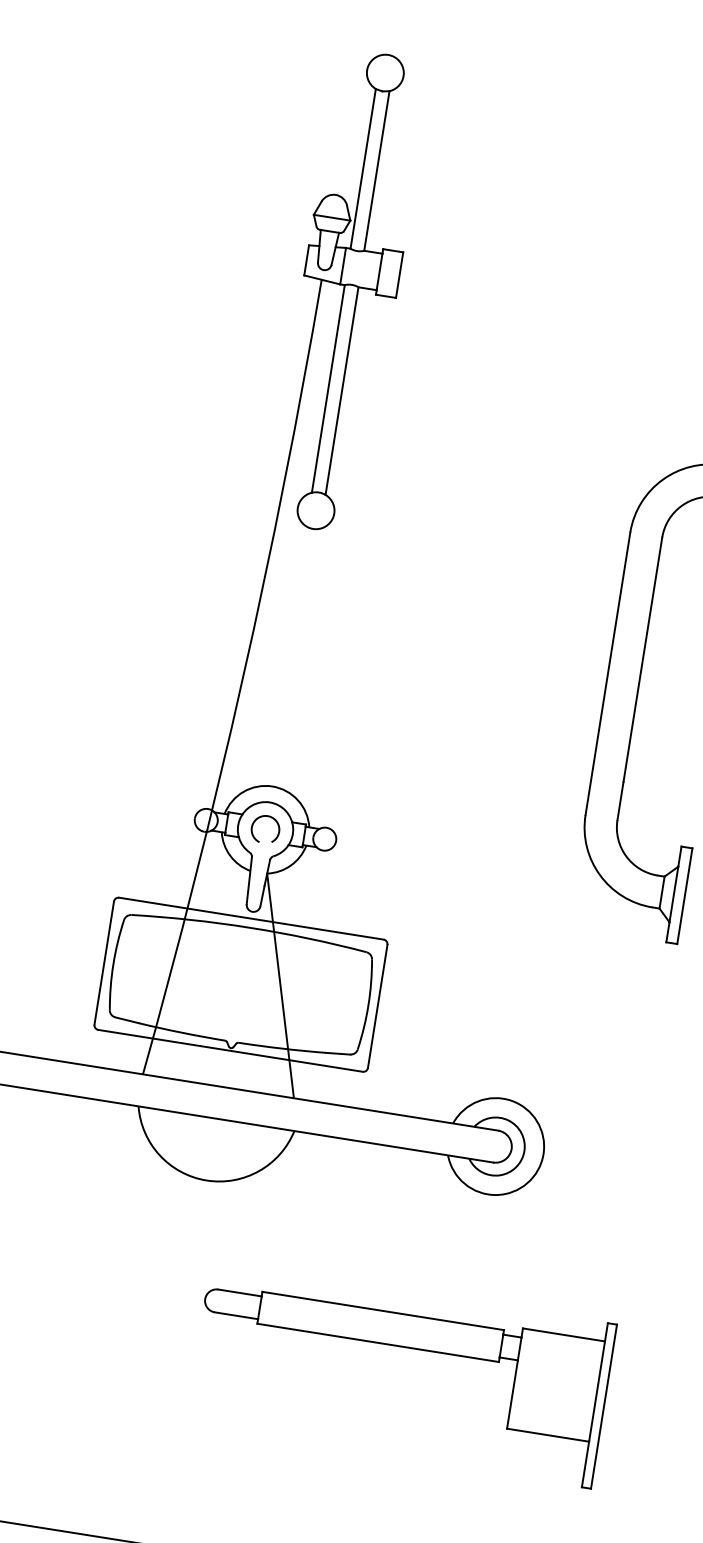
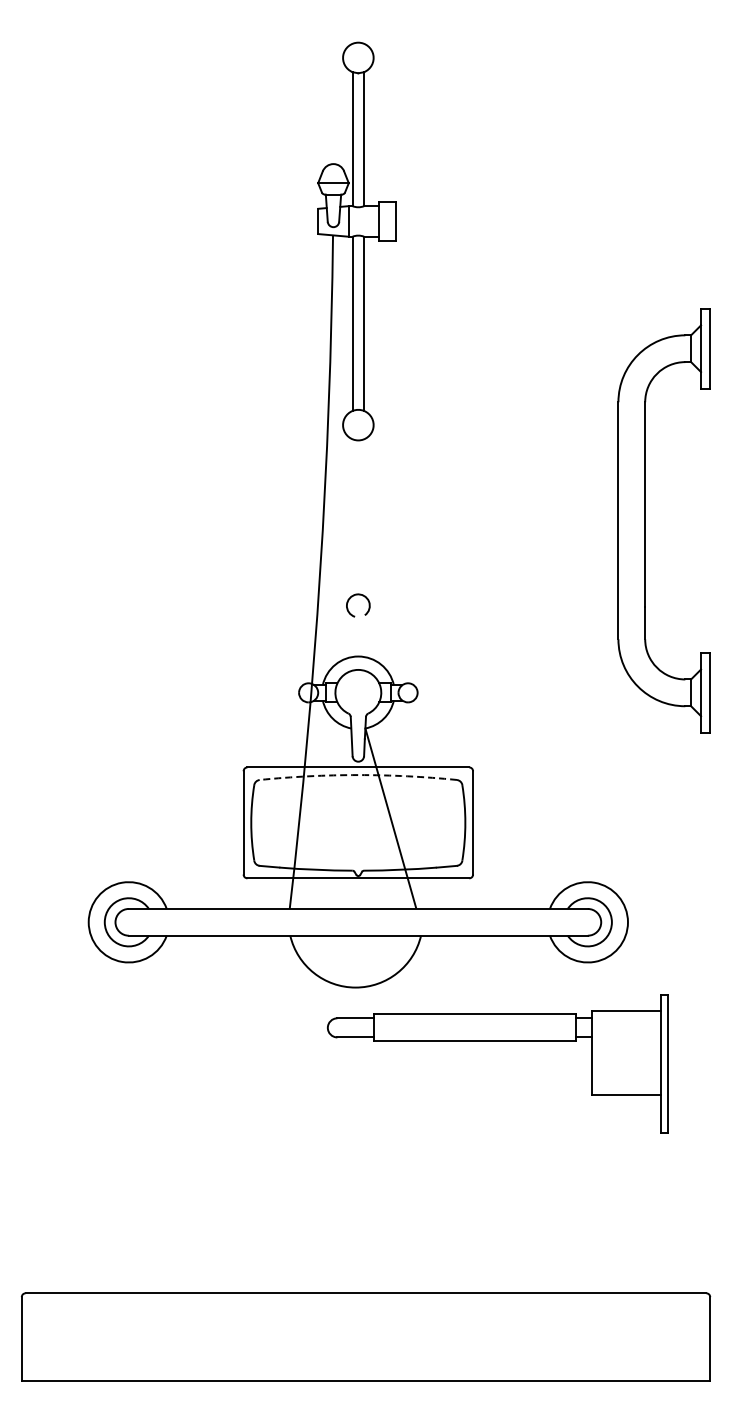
arc: (262, 817) -> (354, 596), moved
arc: (250, 928) -> (358, 775), solid -> dashed
part: (404, 1347) -> (497, 1041), moved

